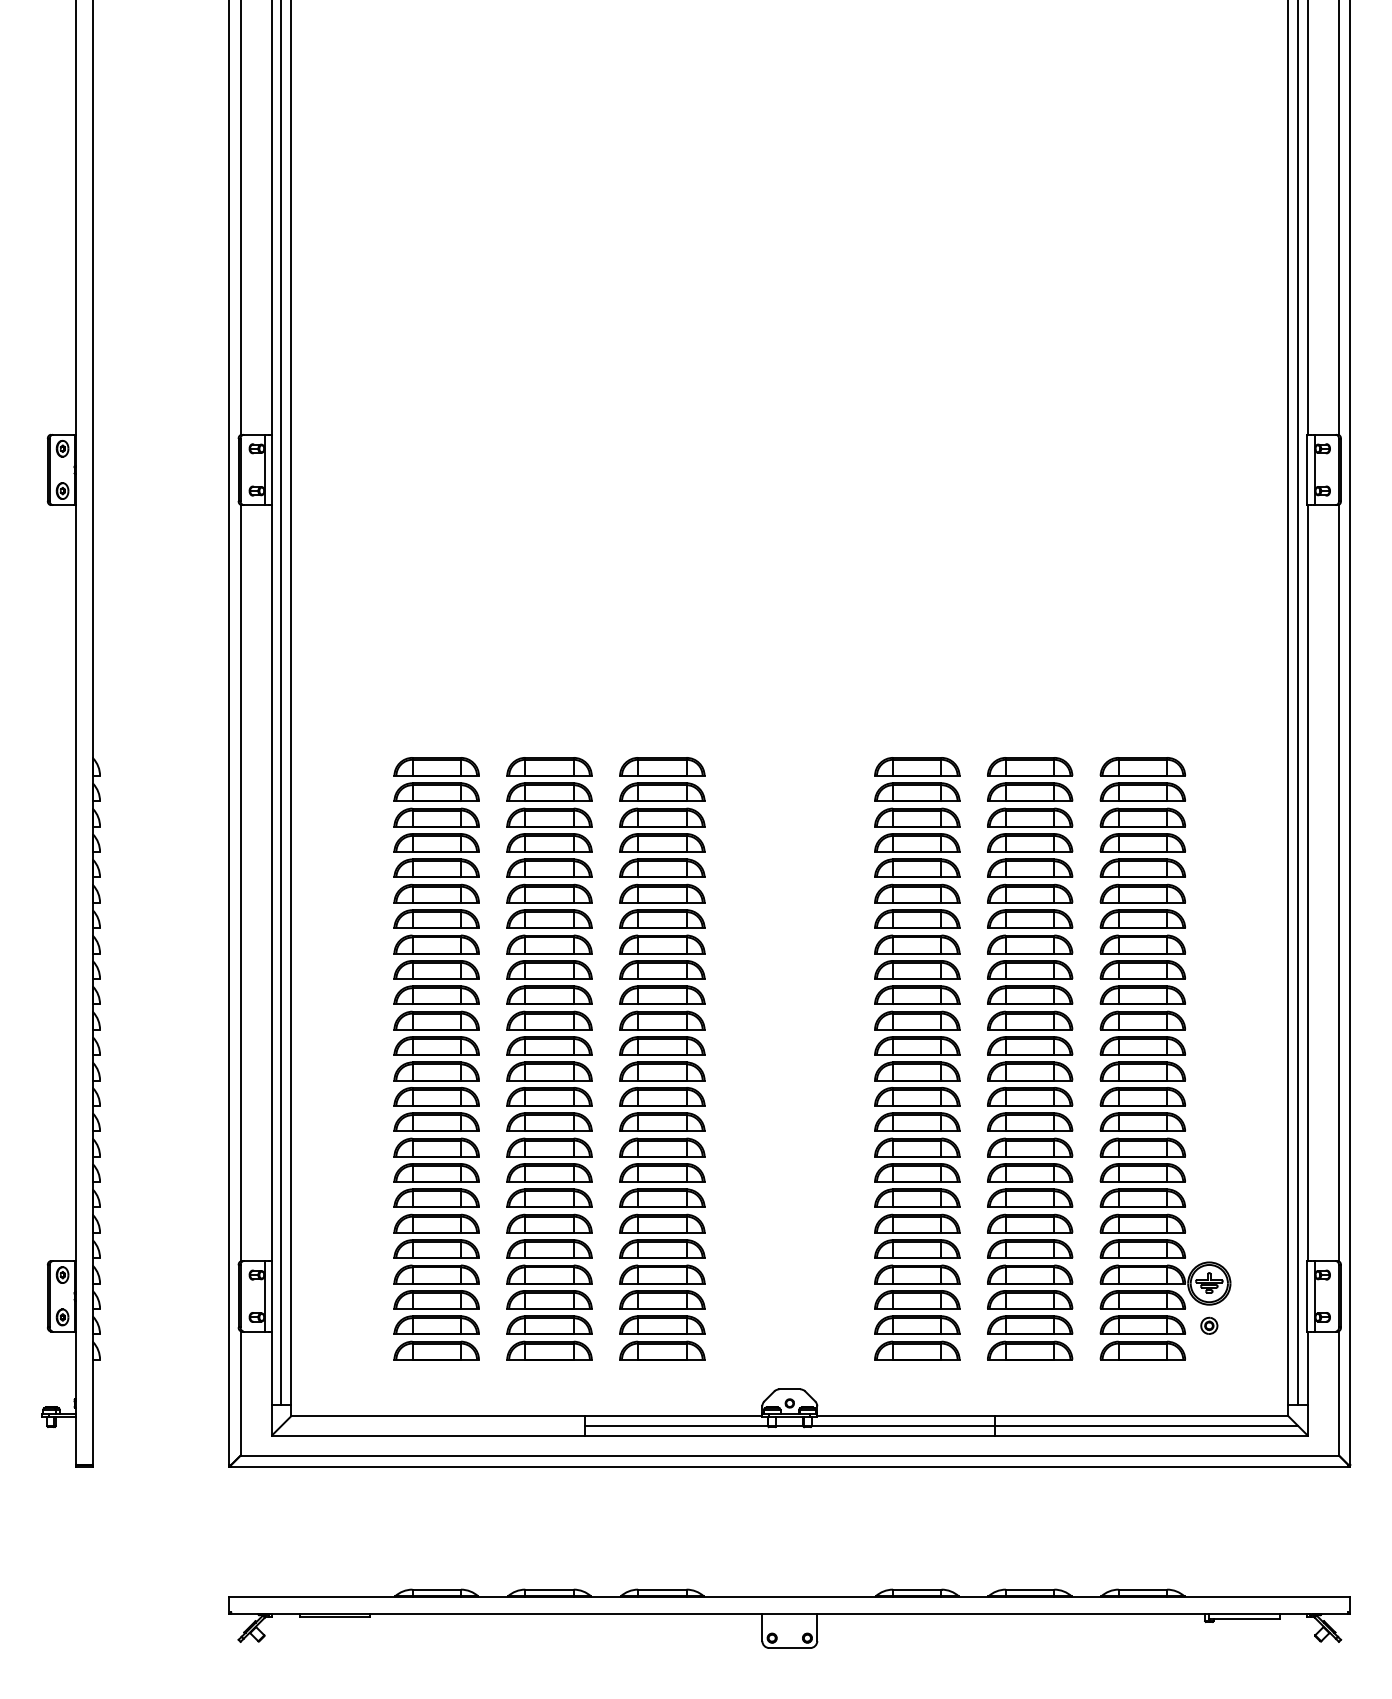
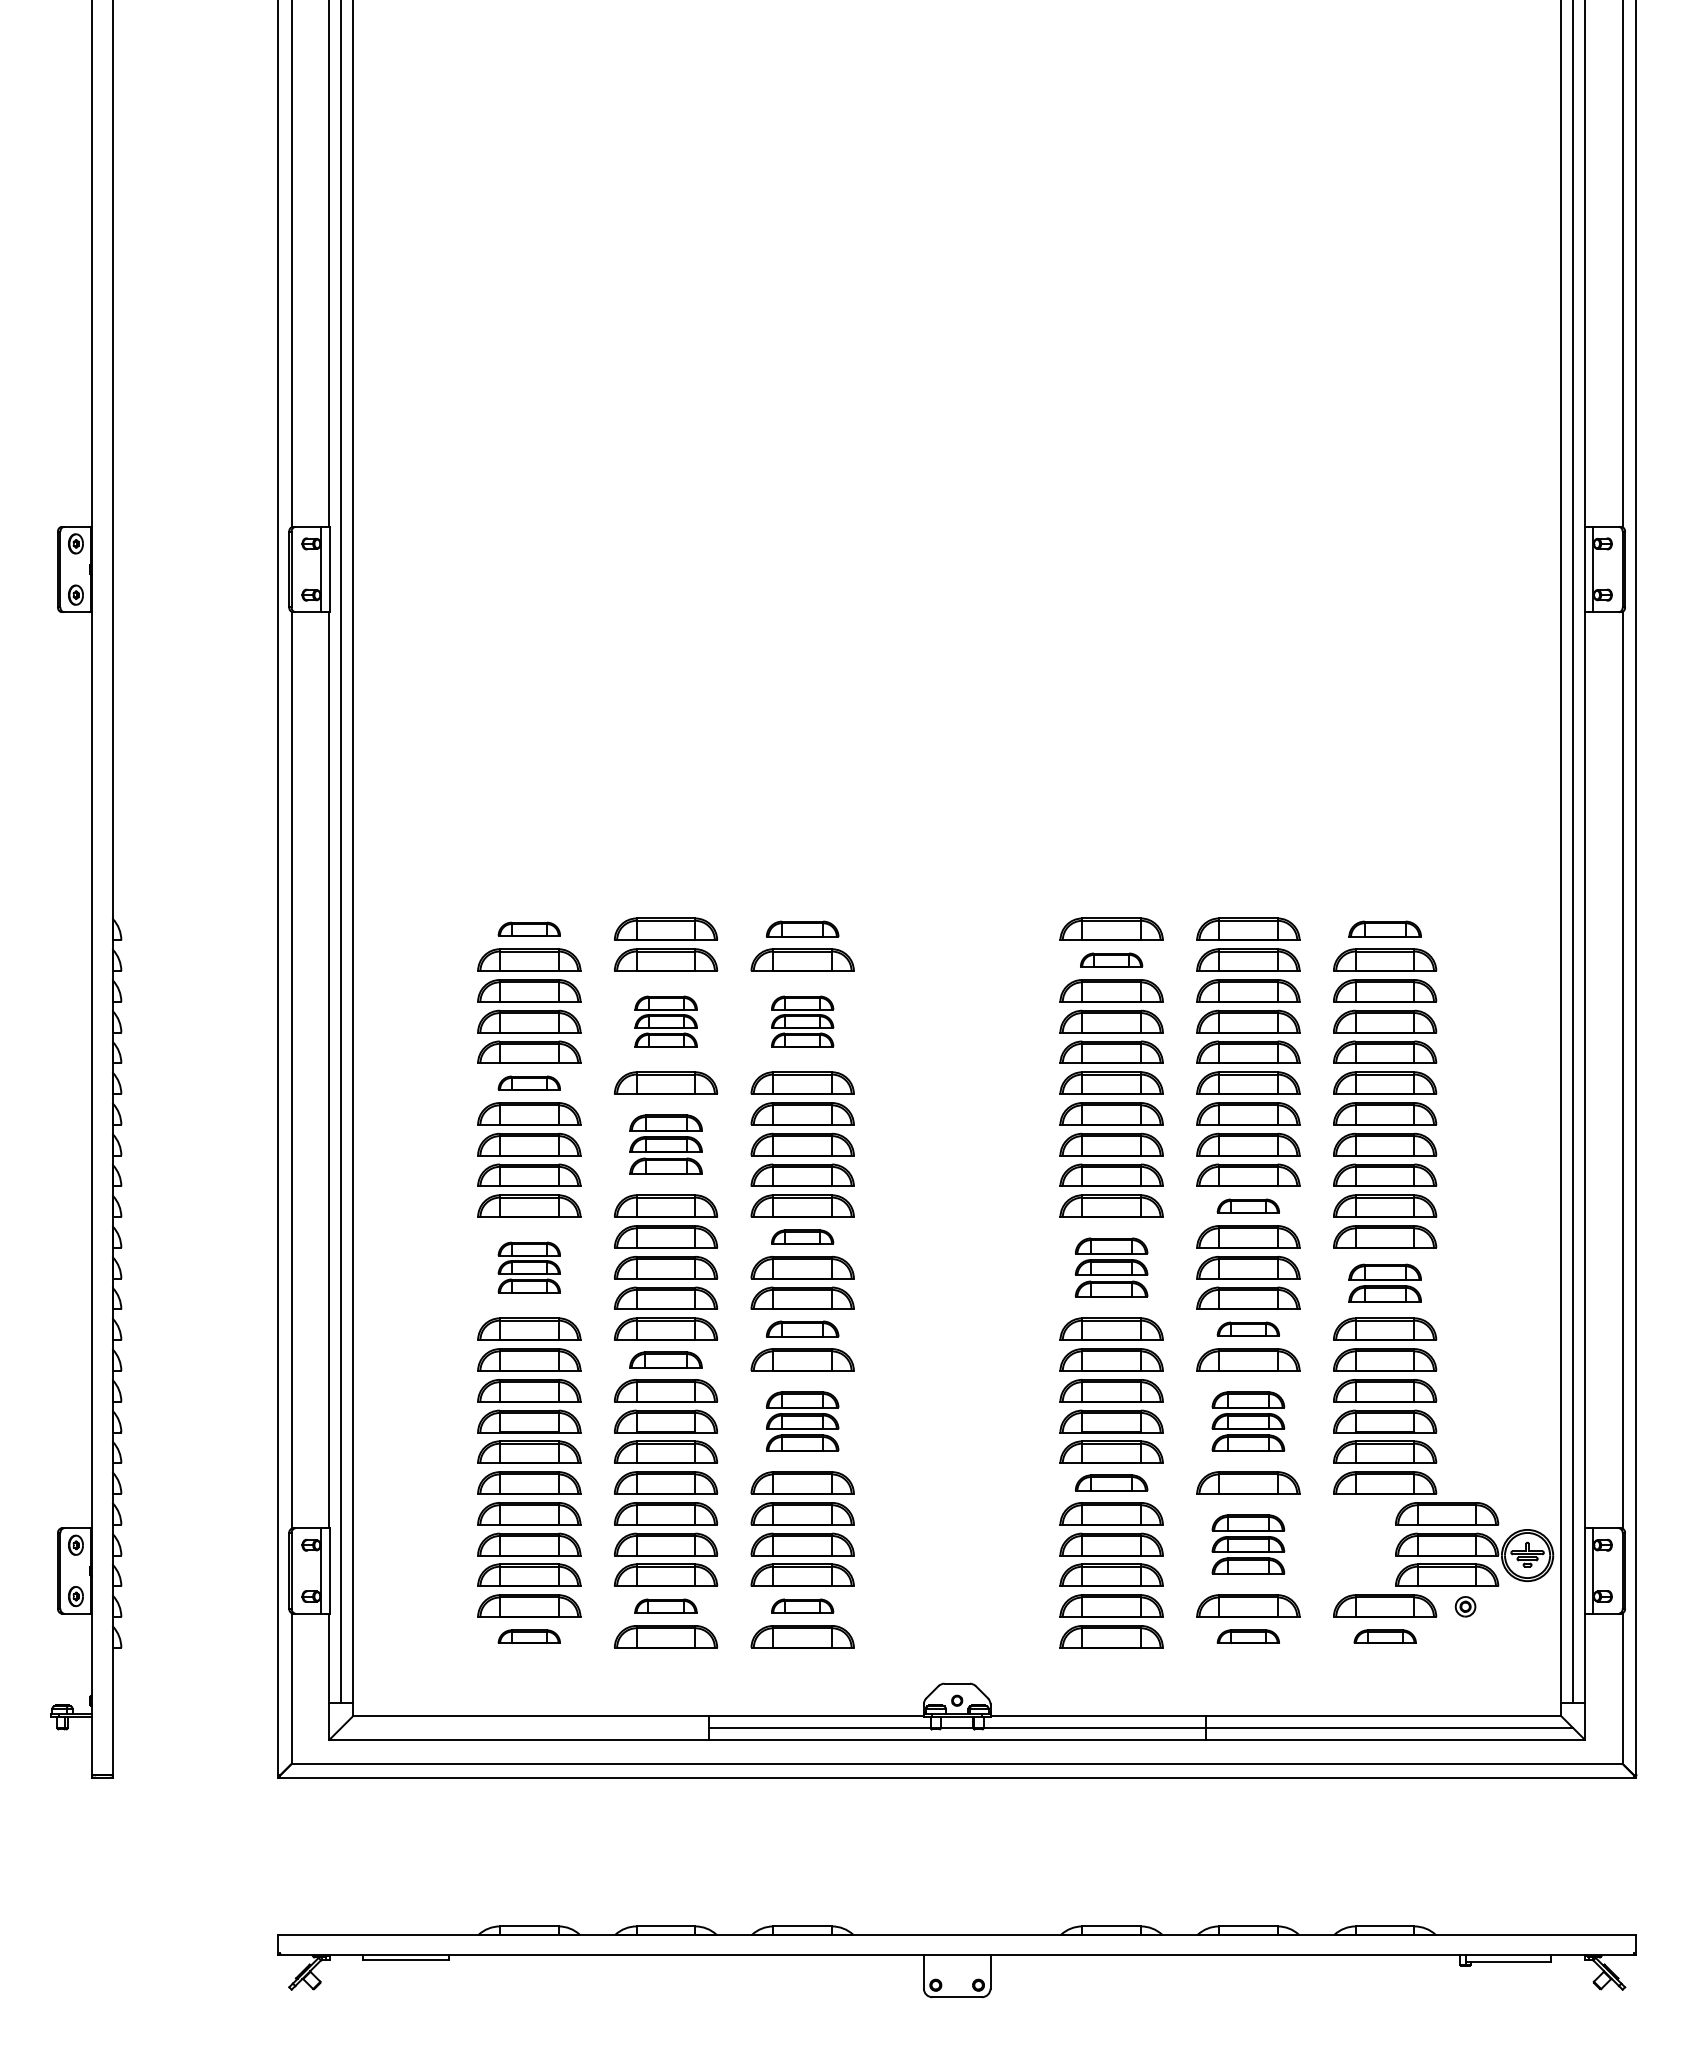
part: (436, 766) -> (529, 928), size x0.6
part: (662, 766) -> (802, 928), size x0.7
part: (1143, 766) -> (1385, 928), size x0.7
part: (917, 791) -> (1111, 959), size x0.6
part: (549, 842) -> (666, 1021), size x0.6
part: (662, 842) -> (802, 1021), size x0.6
part: (436, 893) -> (529, 1082), size x0.6
part: (549, 944) -> (666, 1144), size x0.7
part: (1030, 994) -> (1248, 1205), size x0.6
part: (662, 1020) -> (802, 1236), size x0.6
part: (436, 1045) -> (529, 1267), size x0.6
part: (917, 1045) -> (1111, 1267), size x0.7
part: (1143, 1058) -> (1385, 1282), size x0.7
part: (662, 1096) -> (802, 1328), size x0.7
part: (1030, 1096) -> (1248, 1328), size x0.6
part: (549, 1121) -> (665, 1359), size x0.7
part: (662, 1172) -> (802, 1421), size x0.7
part: (1030, 1172) -> (1248, 1421), size x0.7
part: (917, 1223) -> (1111, 1482), size x0.7
part: (1030, 1274) -> (1248, 1544), size x0.7
part: (1165, 1274) -> (1474, 1544), moved
part: (549, 1324) -> (665, 1605), size x0.6
part: (662, 1324) -> (802, 1605), size x0.6
part: (436, 1350) -> (529, 1636), size x0.6
part: (1030, 1350) -> (1248, 1636), size x0.6
part: (1143, 1350) -> (1385, 1636), size x0.6

